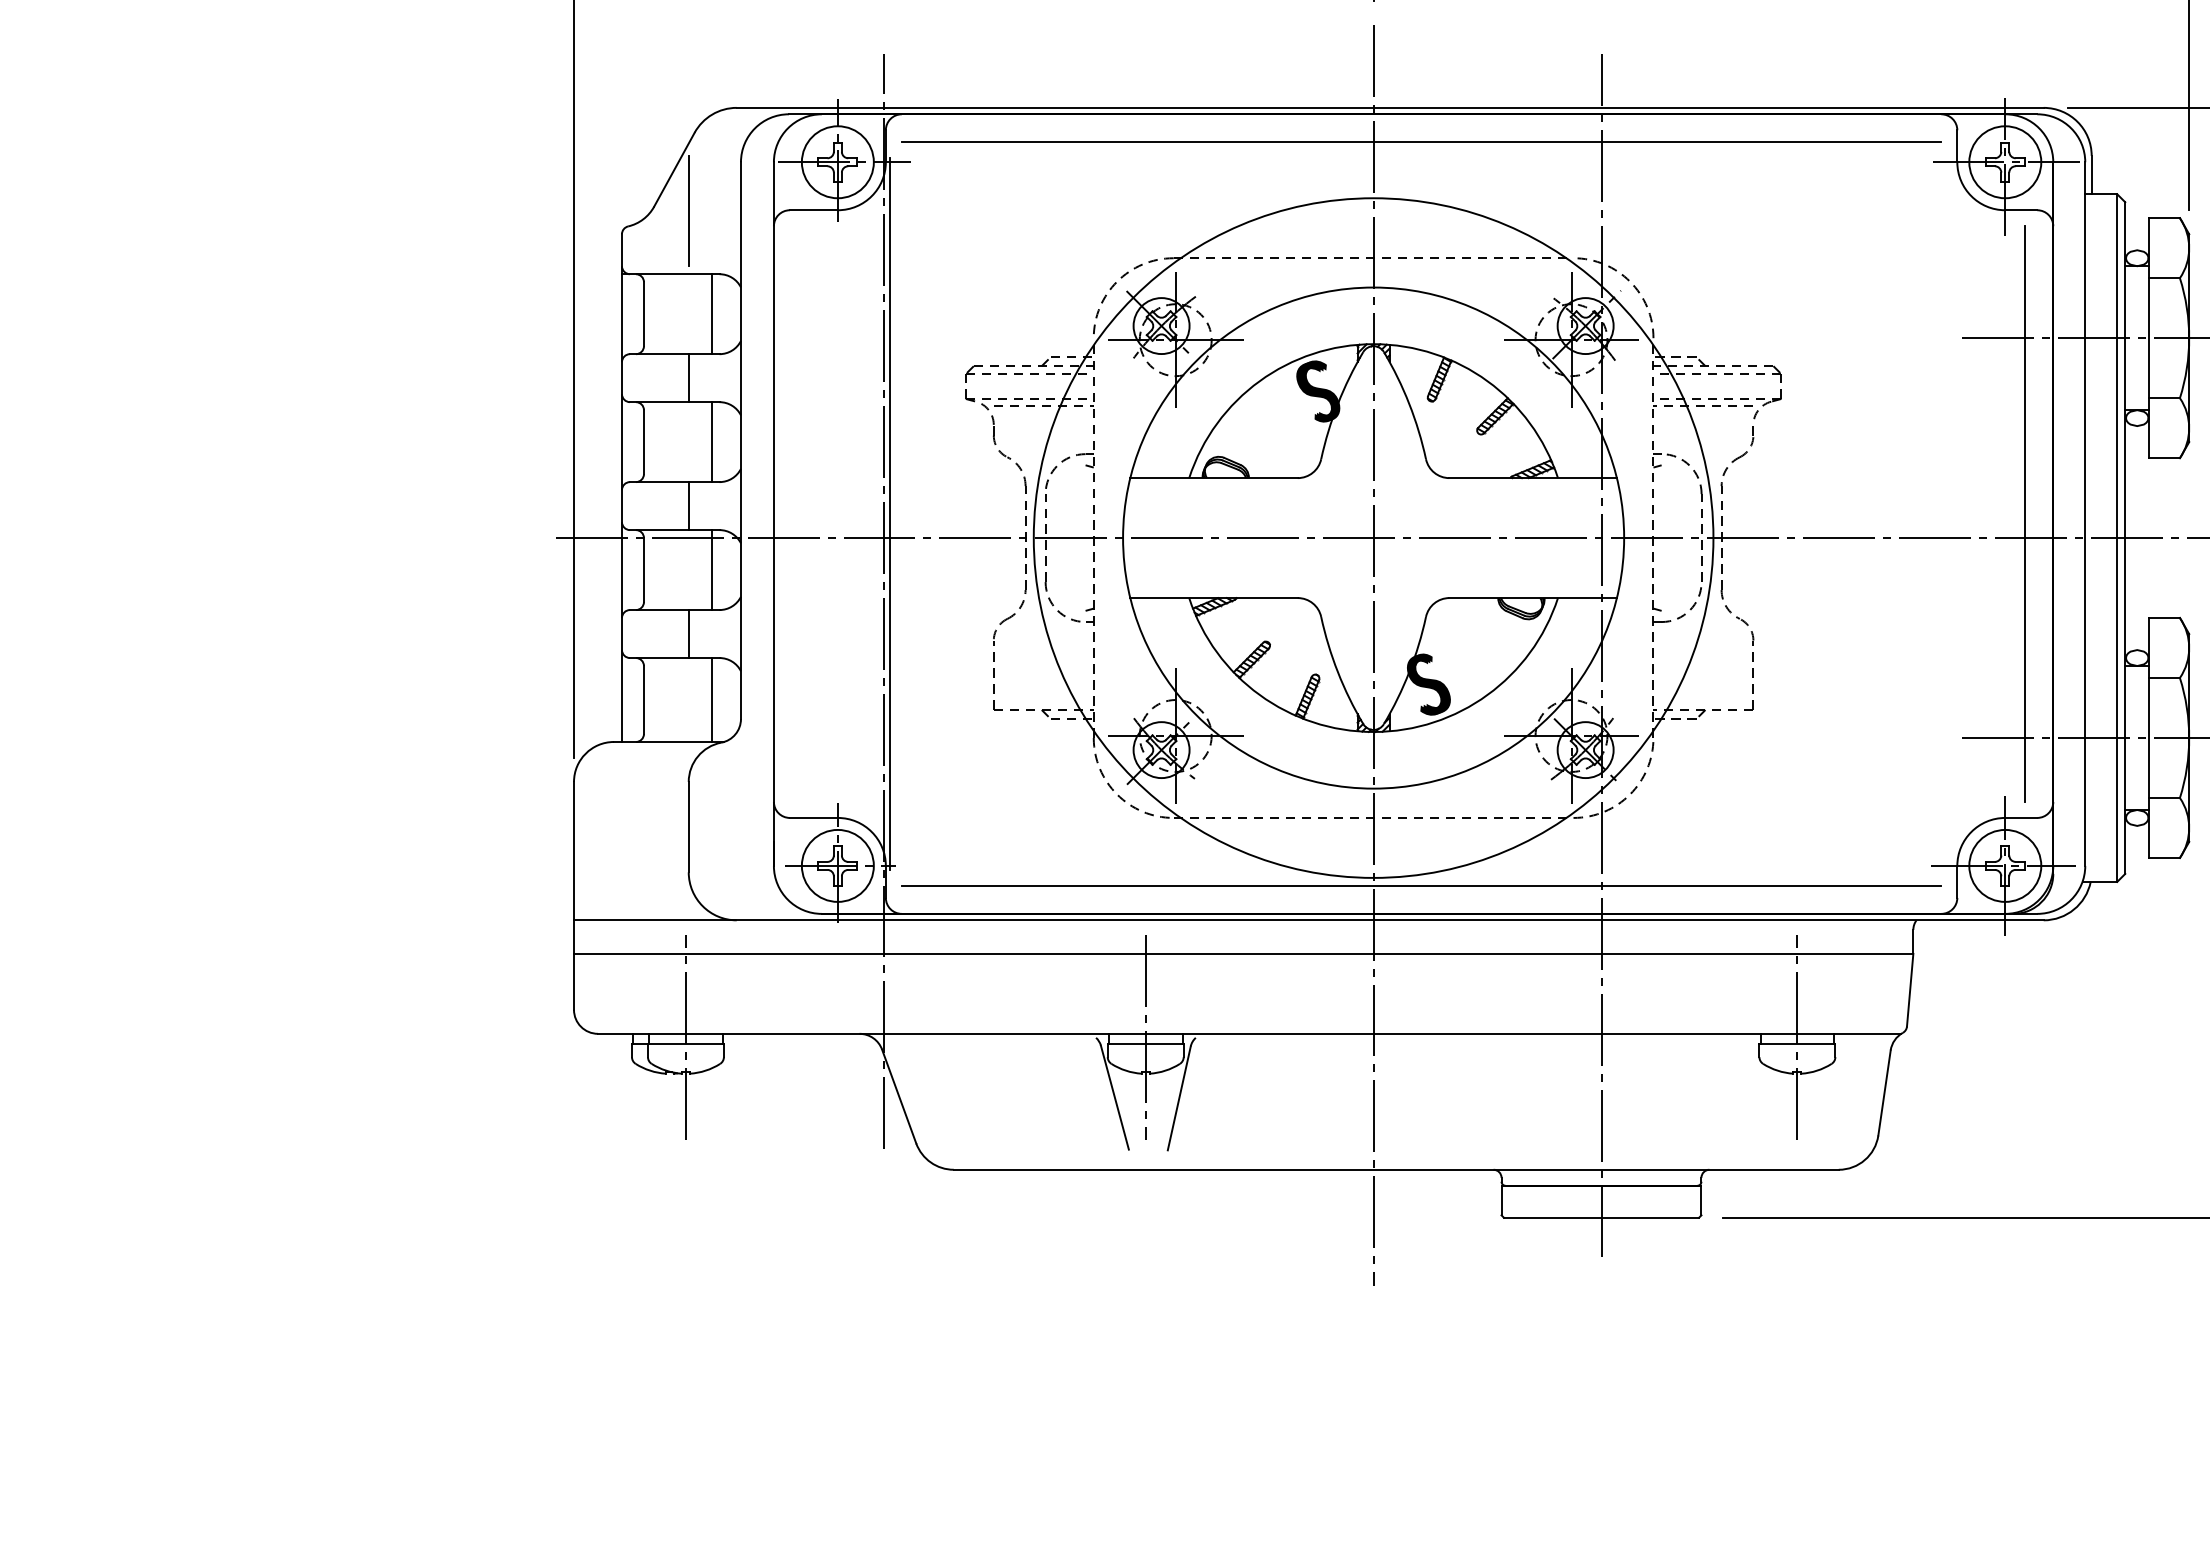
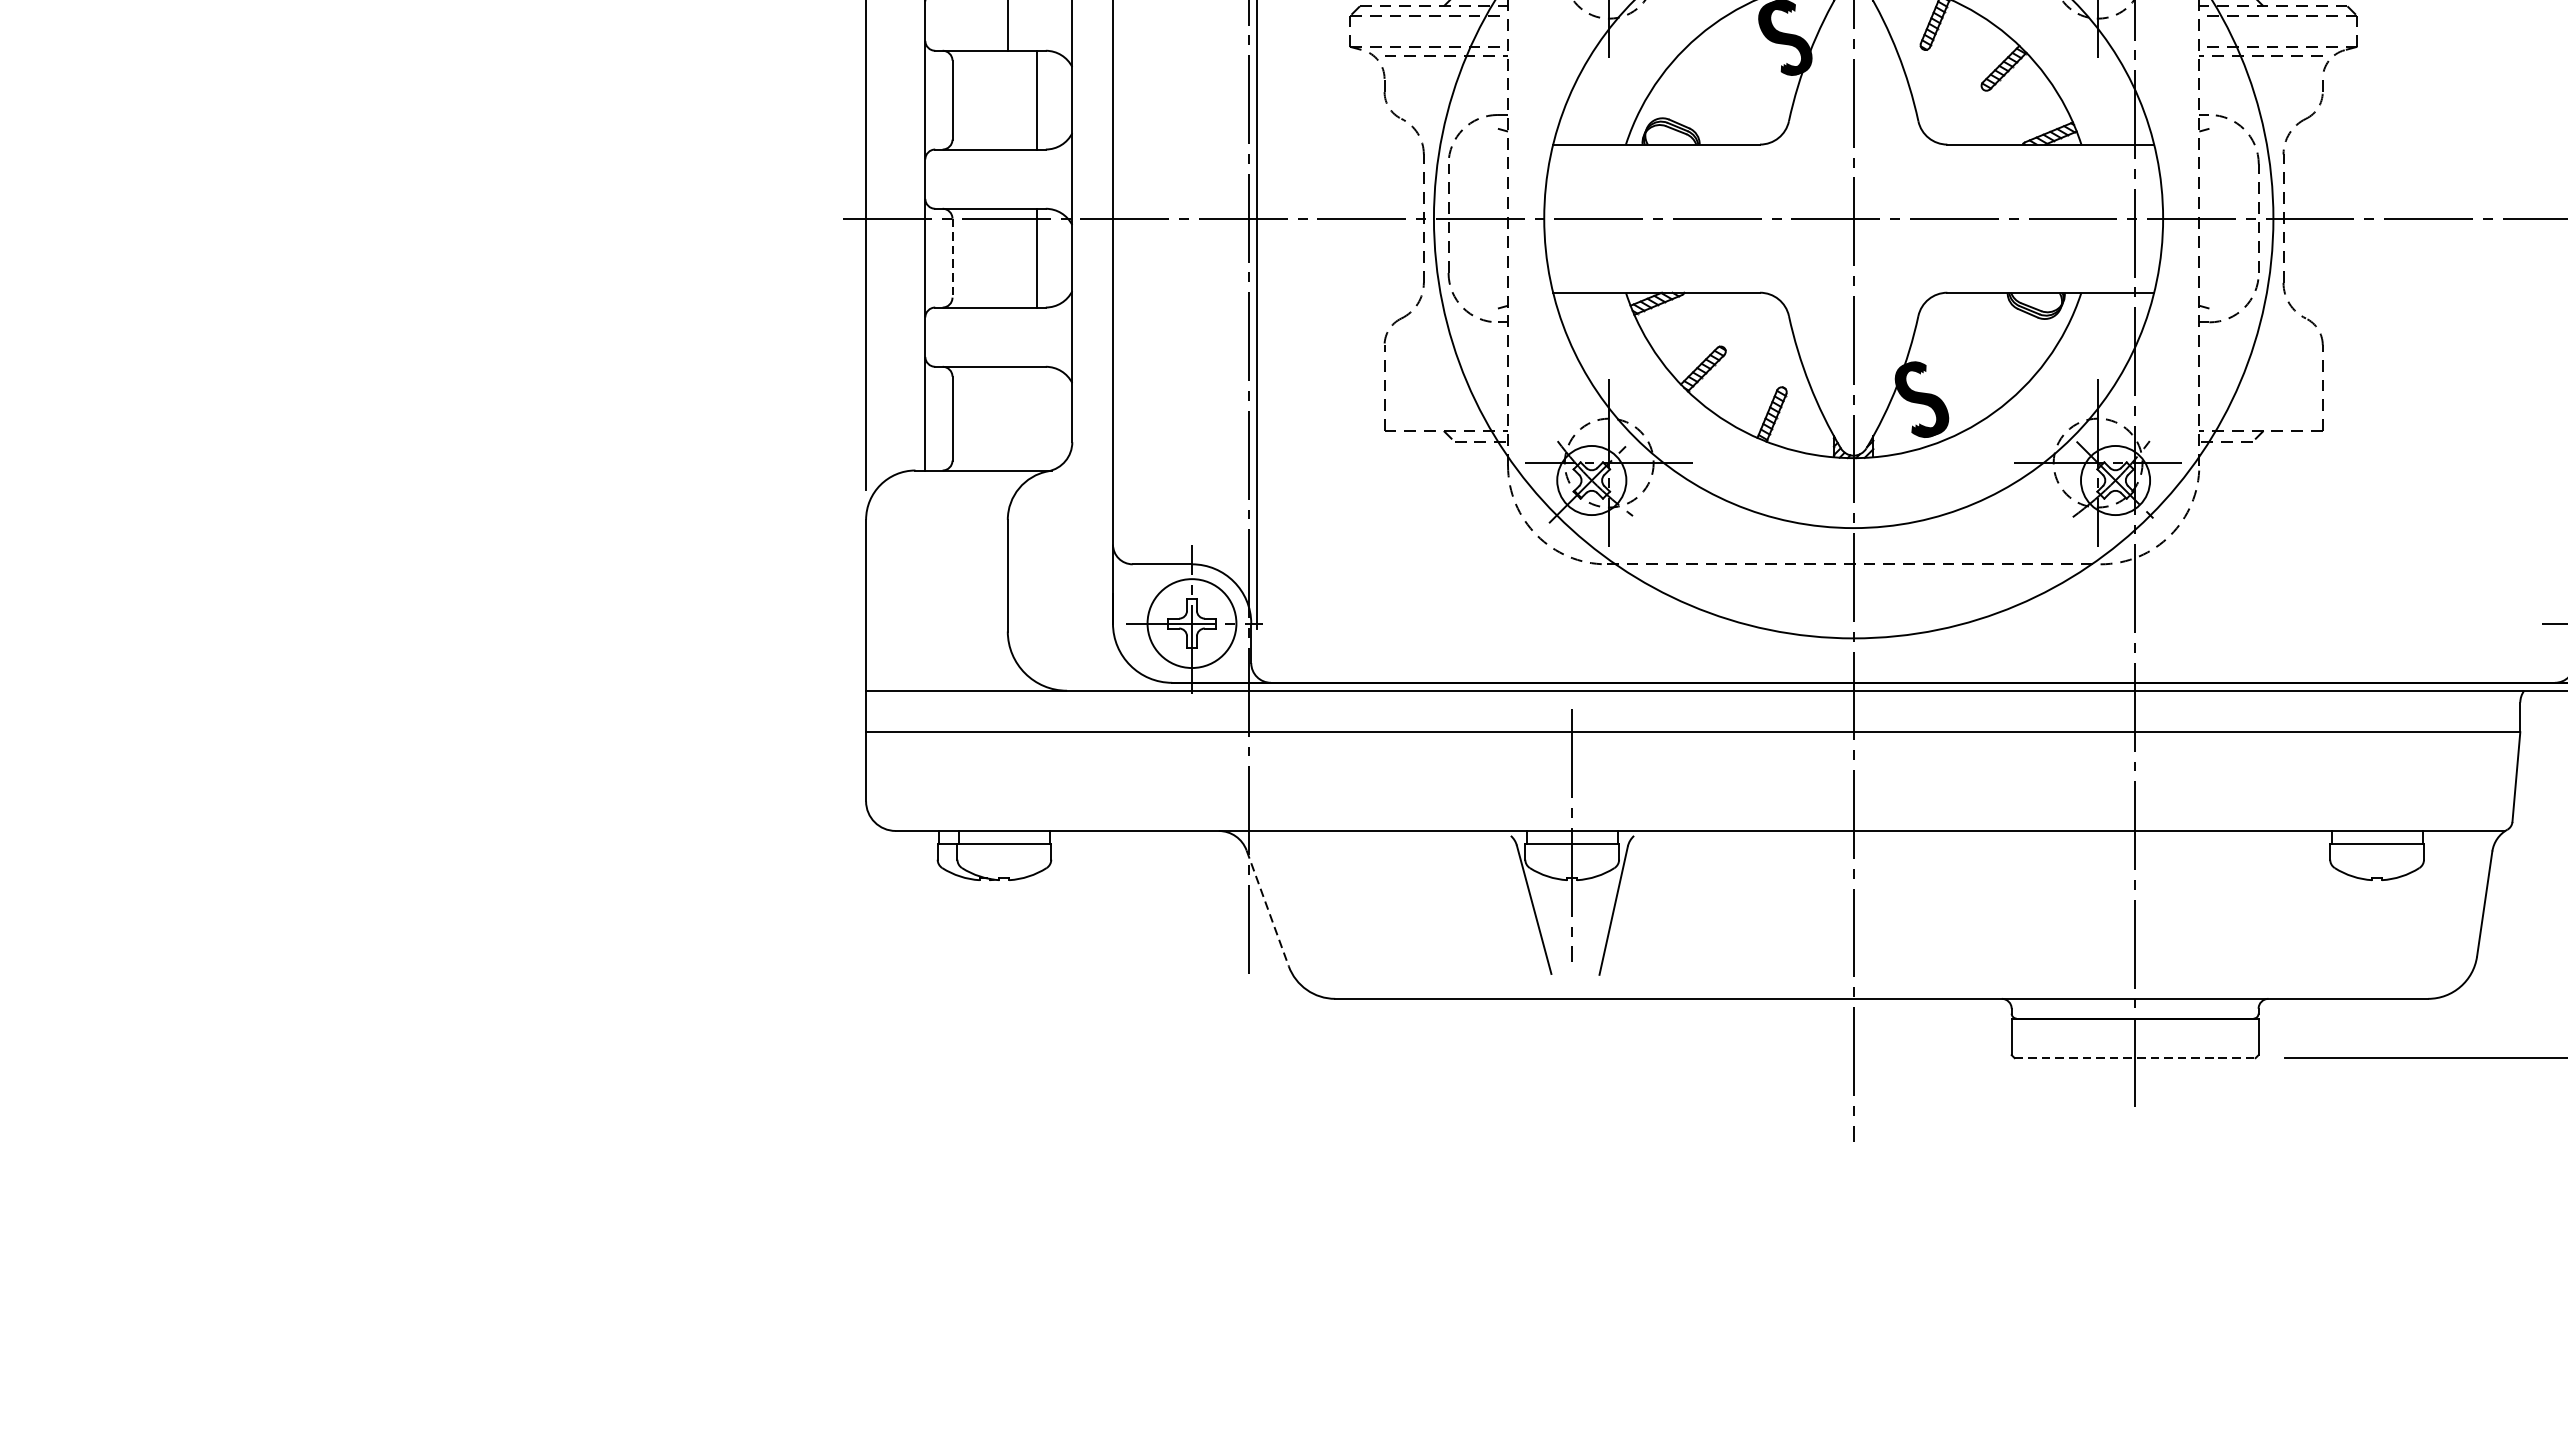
line: (688, 506) -> (1007, 179), removed
line: (643, 570) -> (951, 258), solid -> dashed
line: (688, 634) -> (1007, 337), removed
line: (712, 699) -> (1037, 418), removed
line: (1421, 885) -> (1912, 647), removed
line: (685, 1037) -> (1003, 835), removed
line: (1797, 1037) -> (2377, 835), removed
line: (899, 1096) -> (1268, 908), solid -> dashed
line: (1601, 1217) -> (2135, 1057), solid -> dashed

